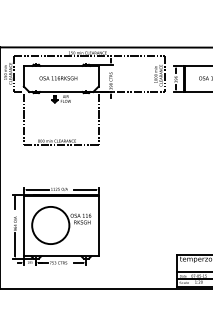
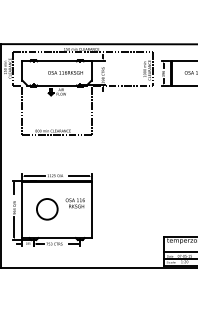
text: (58, 78) -> (65, 72), moved
circle: (50, 225) -> (47, 209), size x0.6

